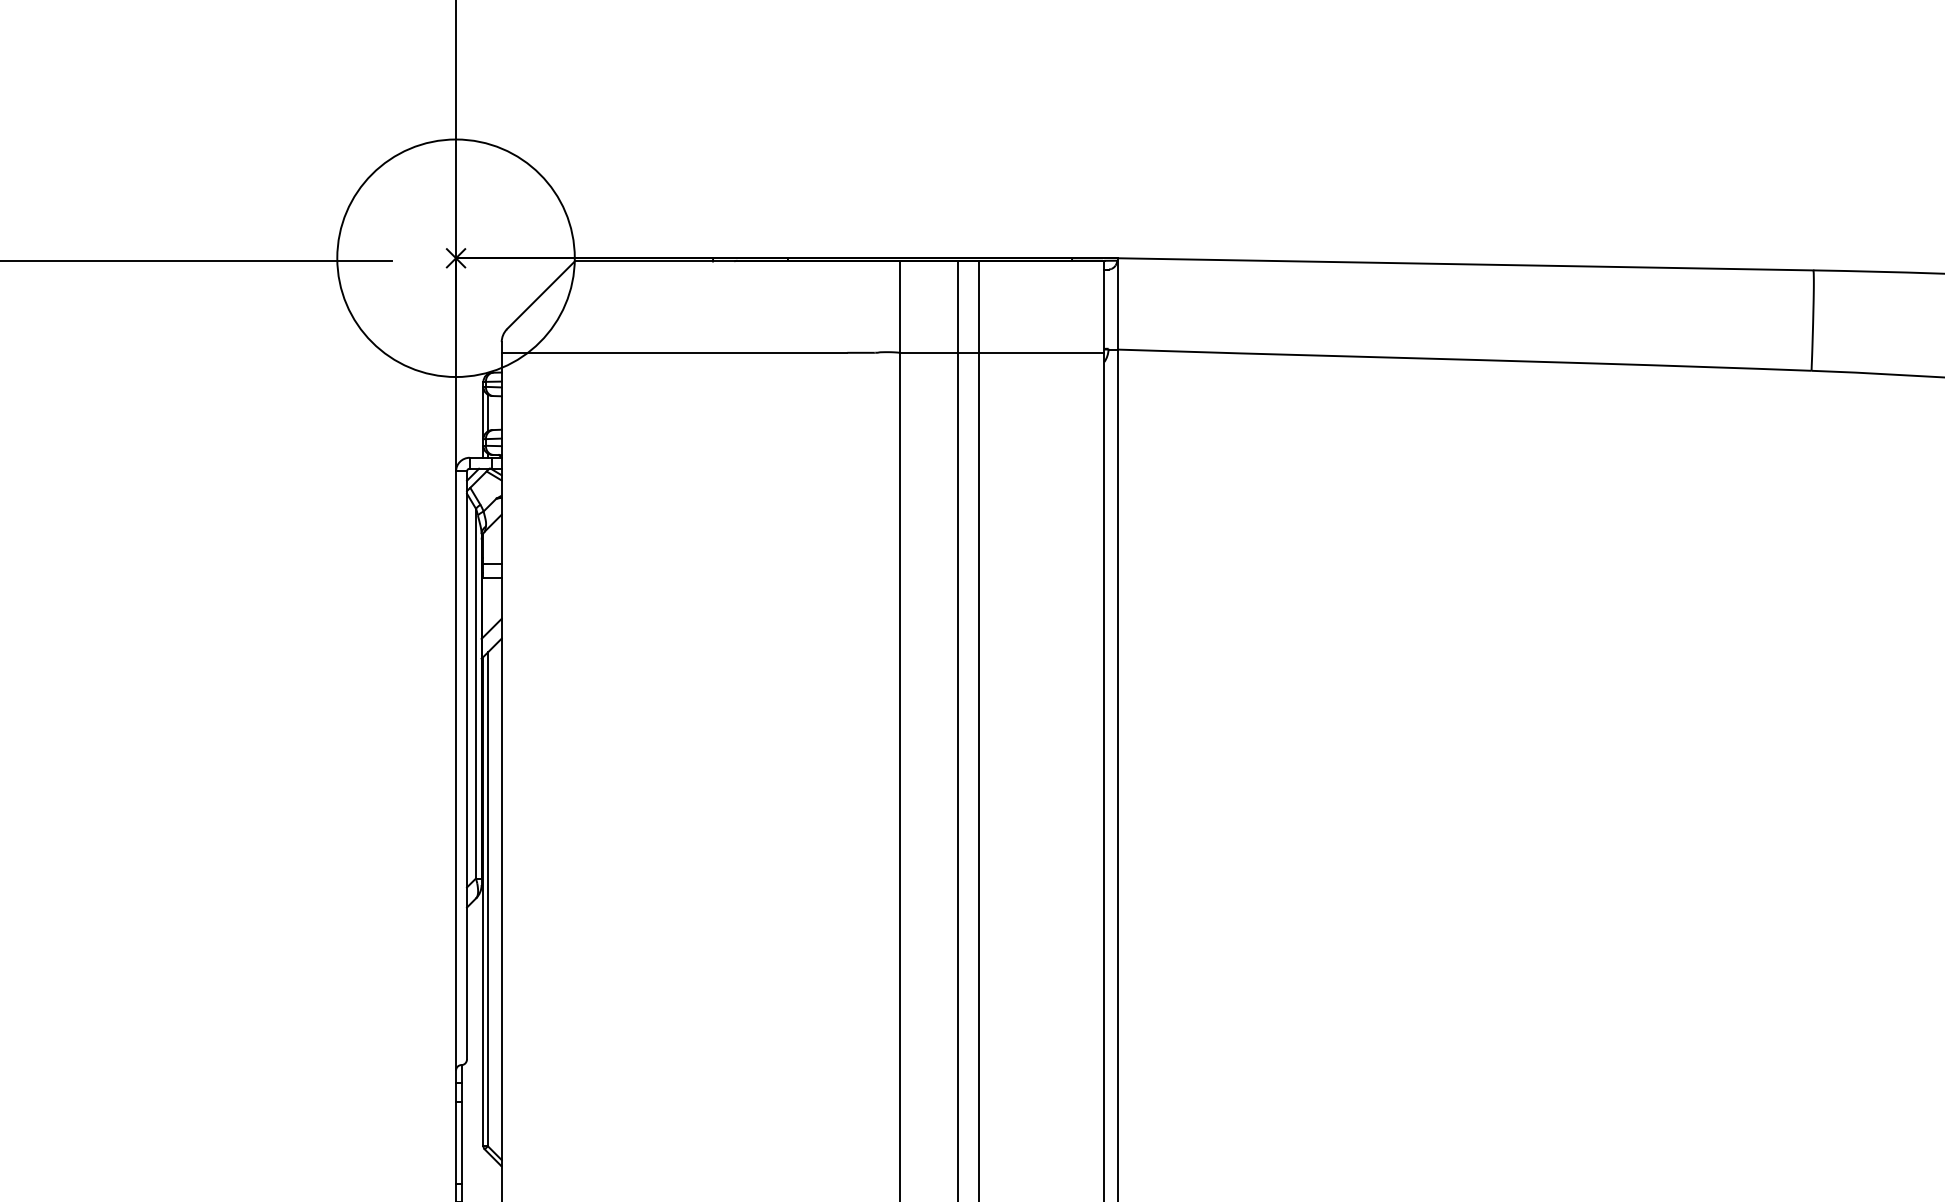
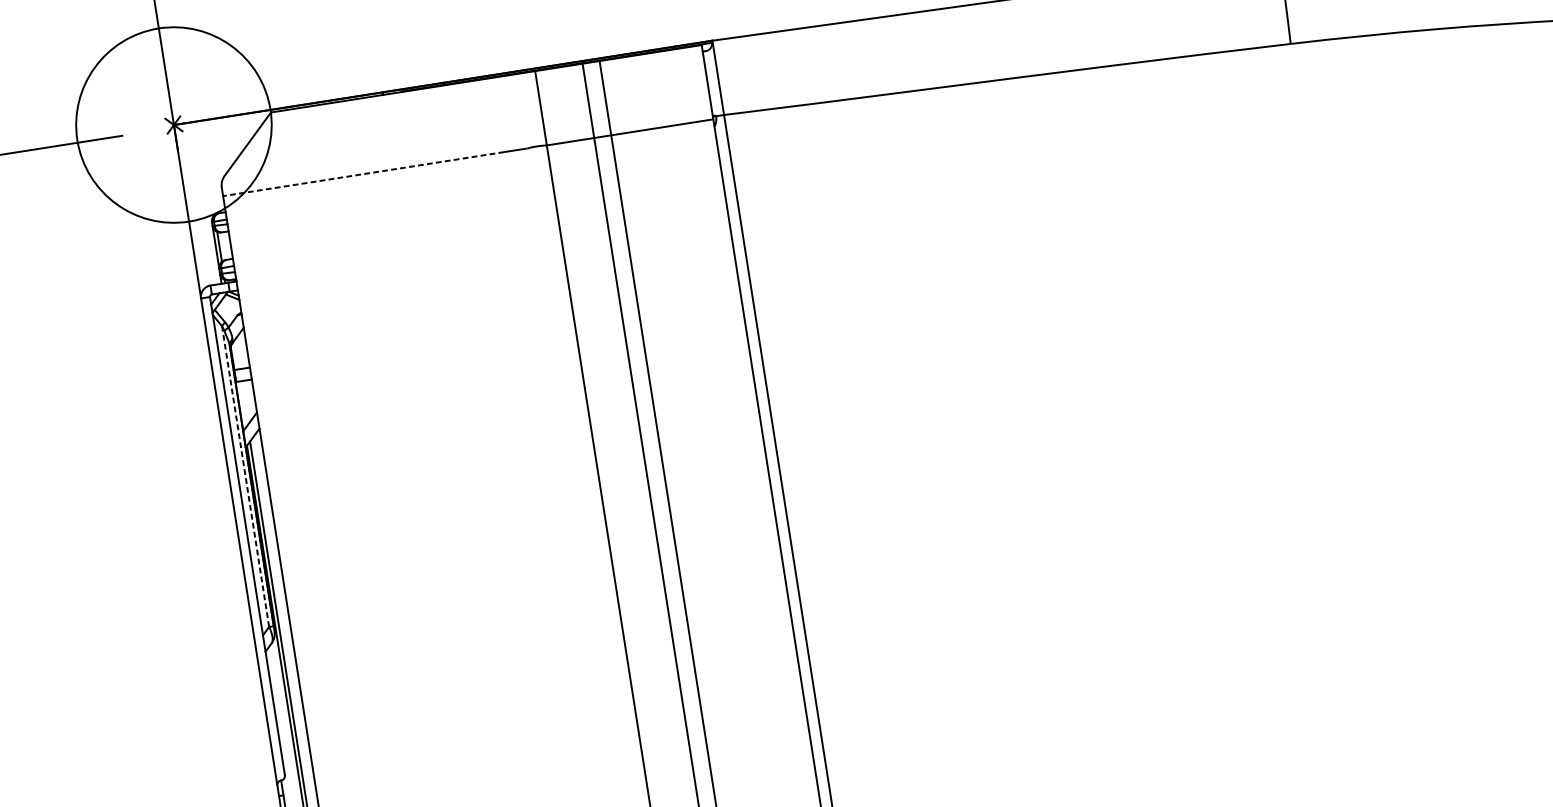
line: (674, 352) -> (363, 173), solid -> dashed
line: (475, 693) -> (245, 476), solid -> dashed

